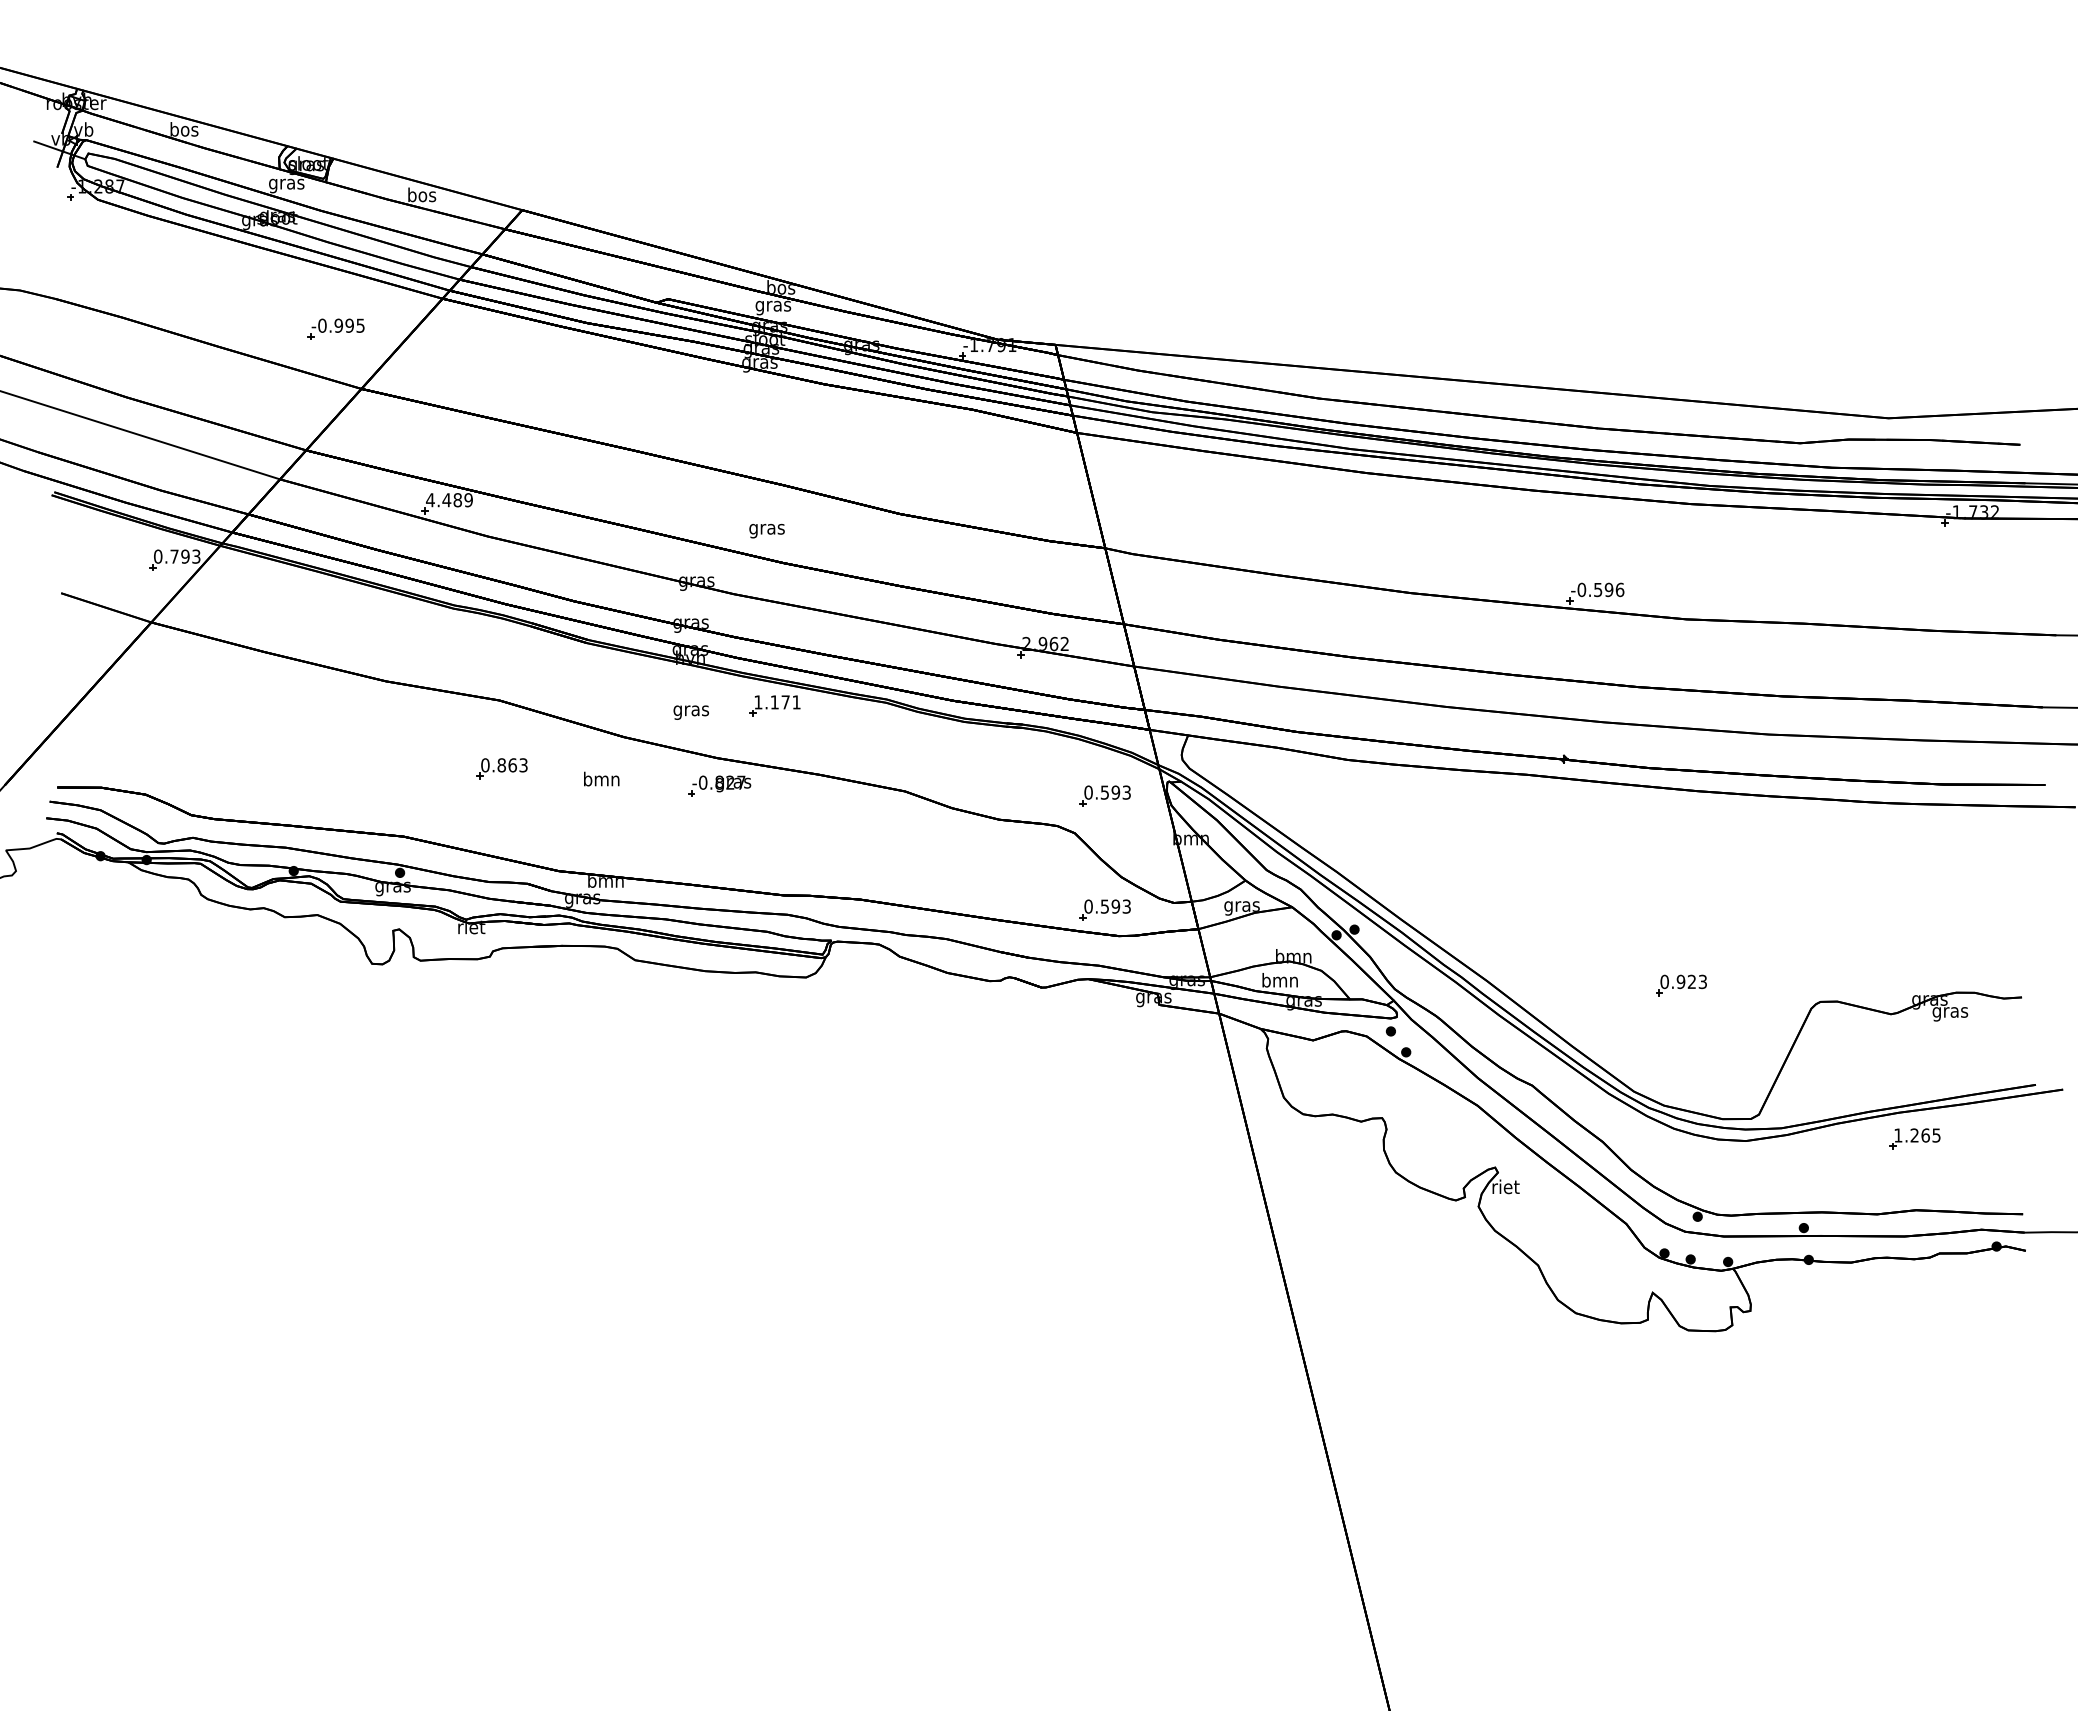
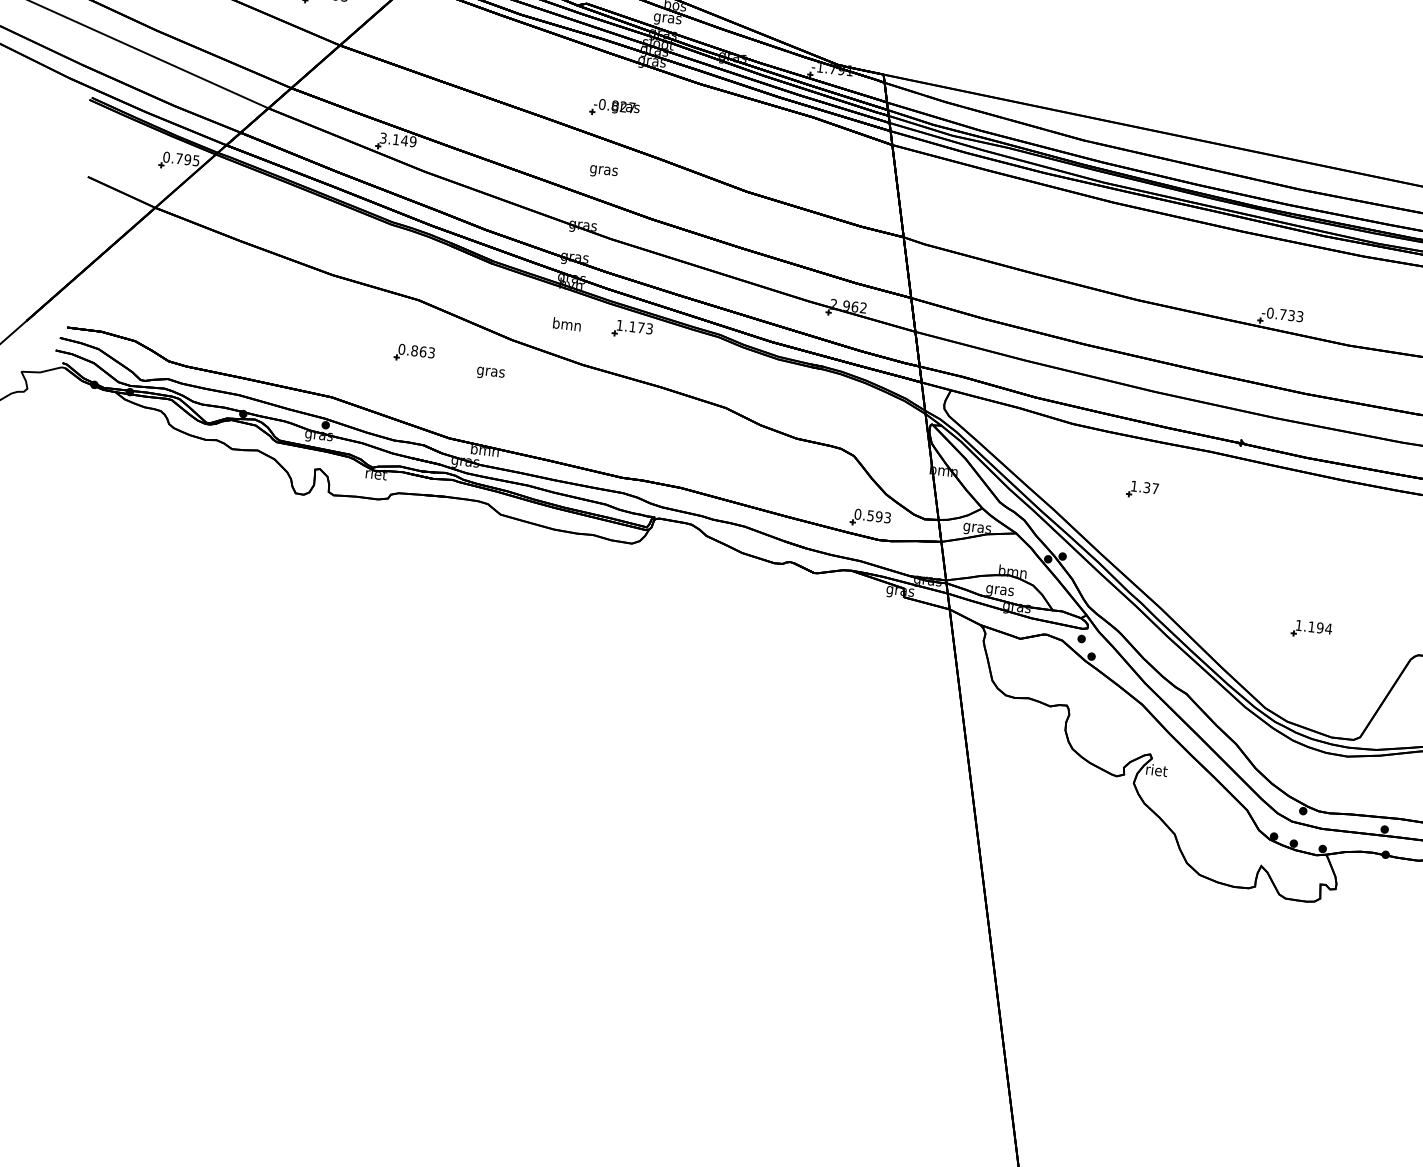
text: (444, 500) -> (394, 139), 4.489 -> 3.149
text: (766, 531) -> (603, 172), moved
text: (196, 555) -> (196, 159), 0.793 -> 0.795
text: (1609, 589) -> (1291, 315), -0.596 -> -0.733
text: (796, 702) -> (649, 328), 1.171 -> 1.173
text: (690, 710) -> (566, 325), gras -> bmn
text: (601, 780) -> (490, 371), bmn -> gras
part: (719, 785) -> (614, 108), moved
part: (1104, 795) -> (880, 429), removed
part: (1446, 833) -> (1142, 490), added
text: (1279, 981) -> (999, 589), bmn -> gras
text: (1683, 981) -> (1313, 626), 0.923 -> 1.194

